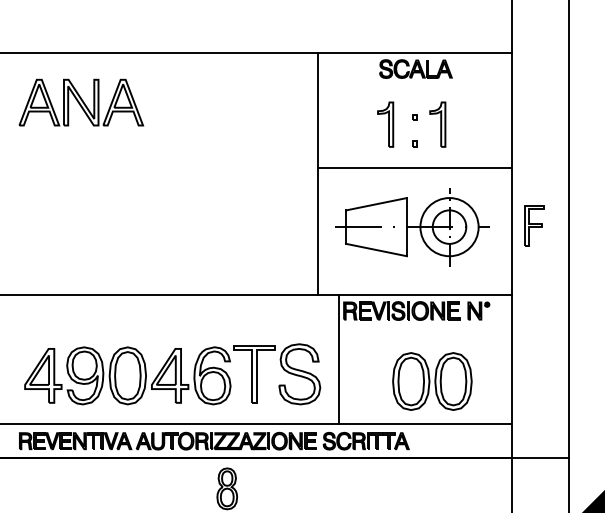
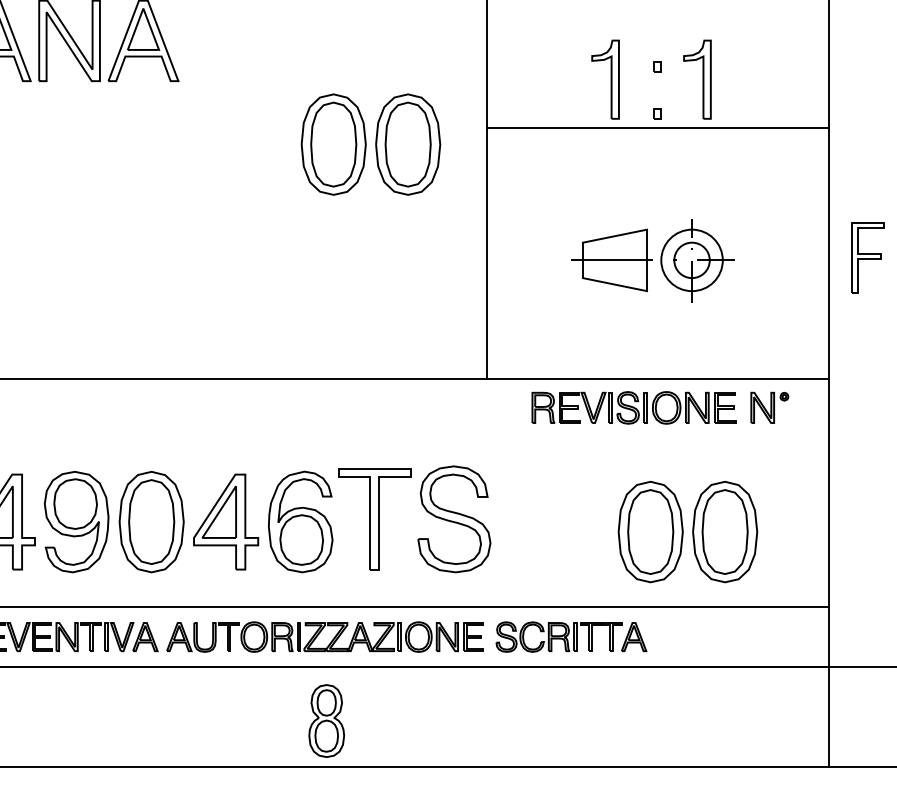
part: (252, 161) -> (371, 144), added
line: (415, 168) -> (658, 128), moved
part: (412, 227) -> (652, 260), size x0.6
line: (338, 358) -> (522, 491), removed

